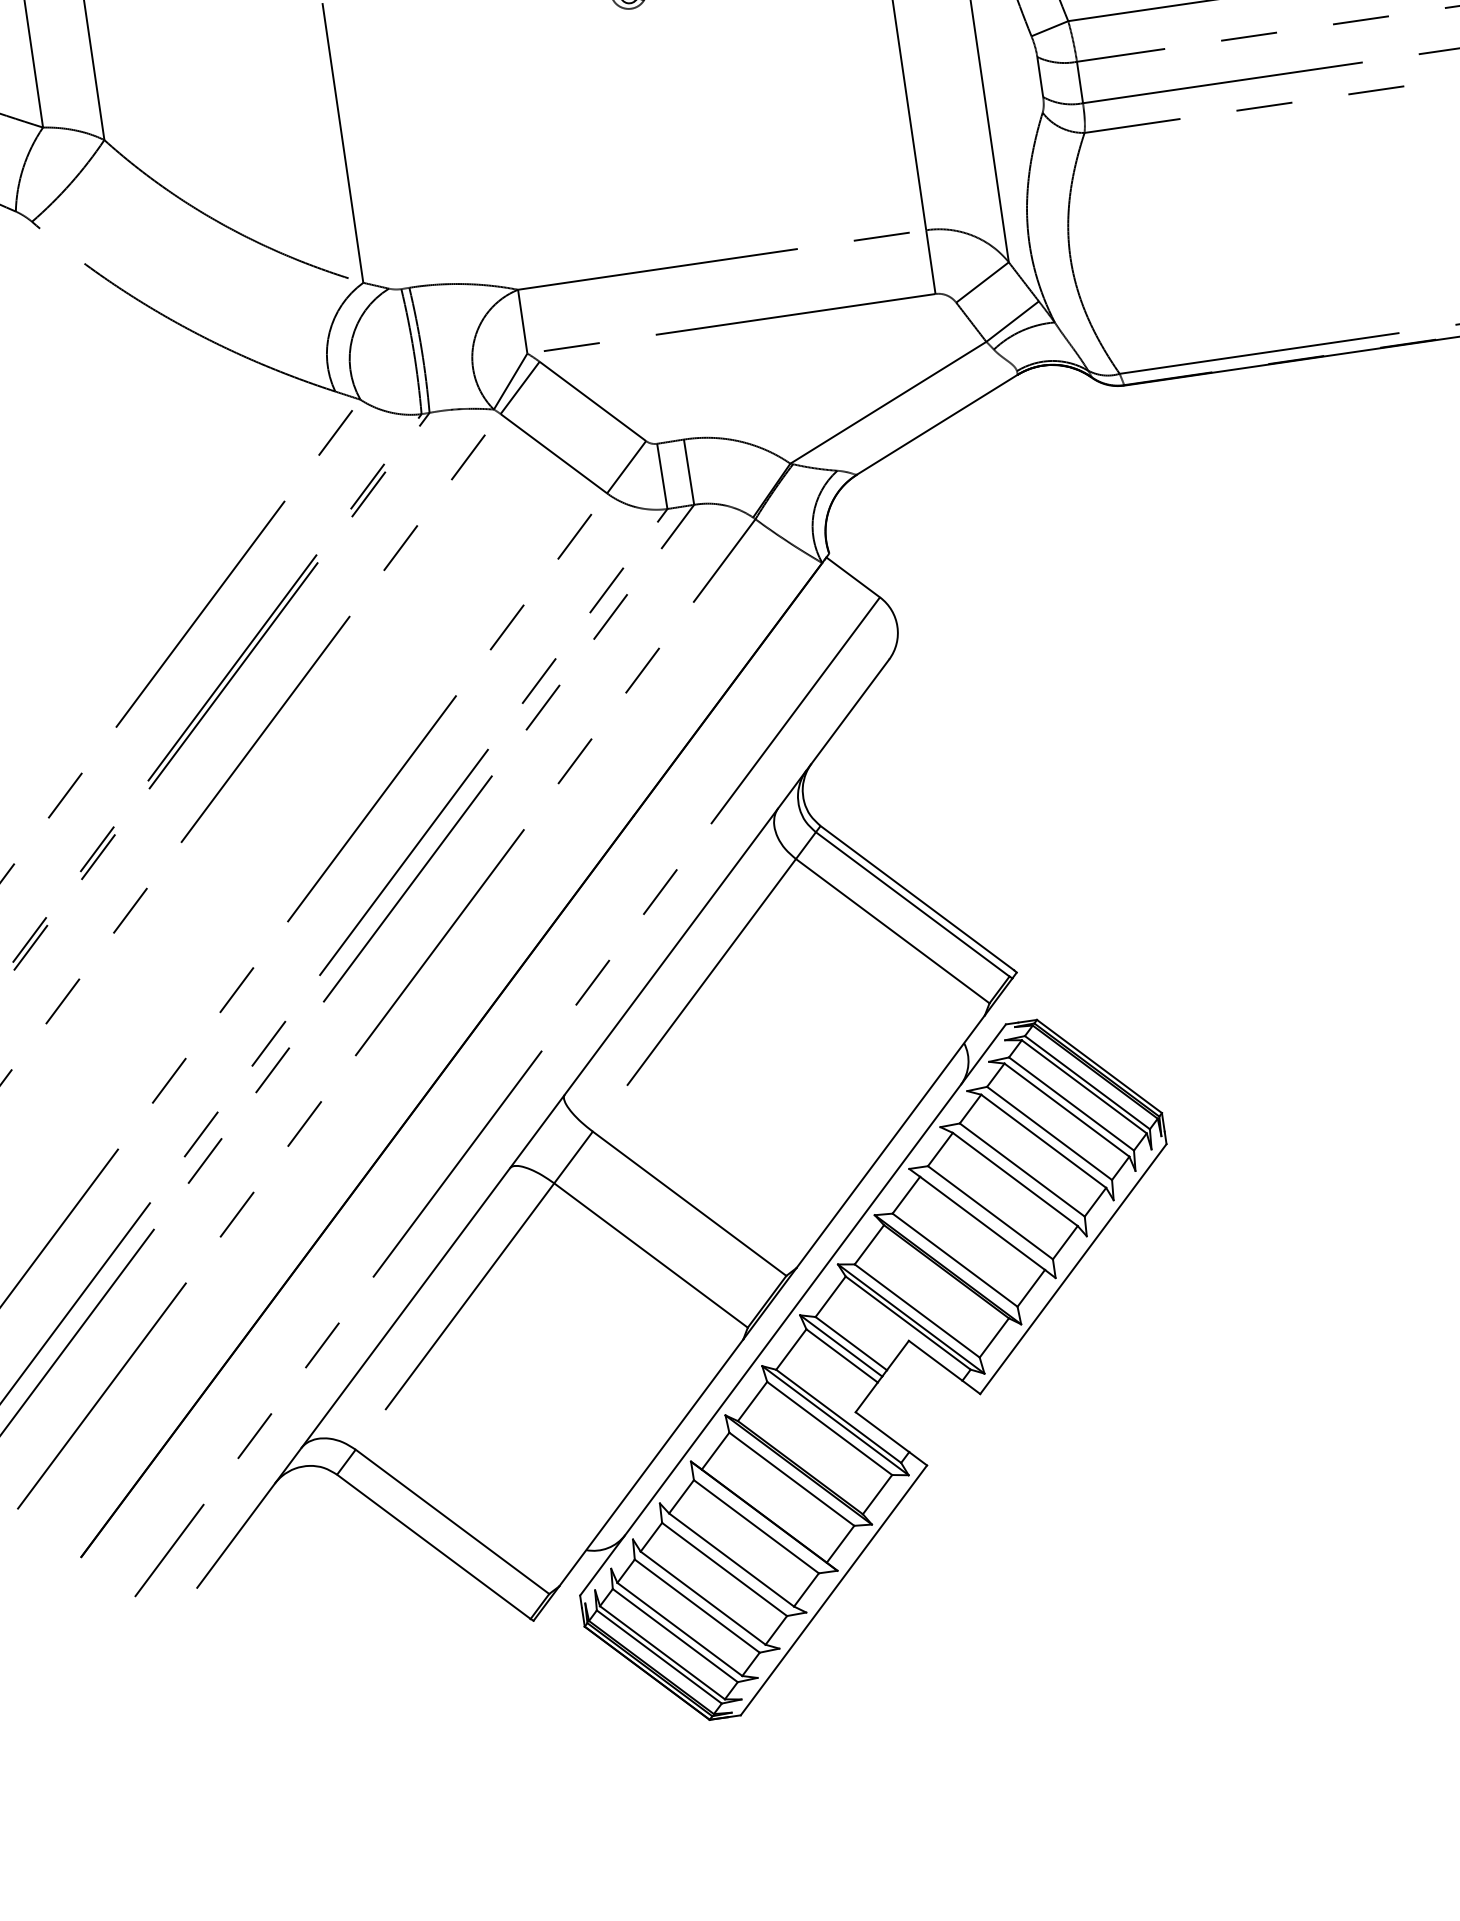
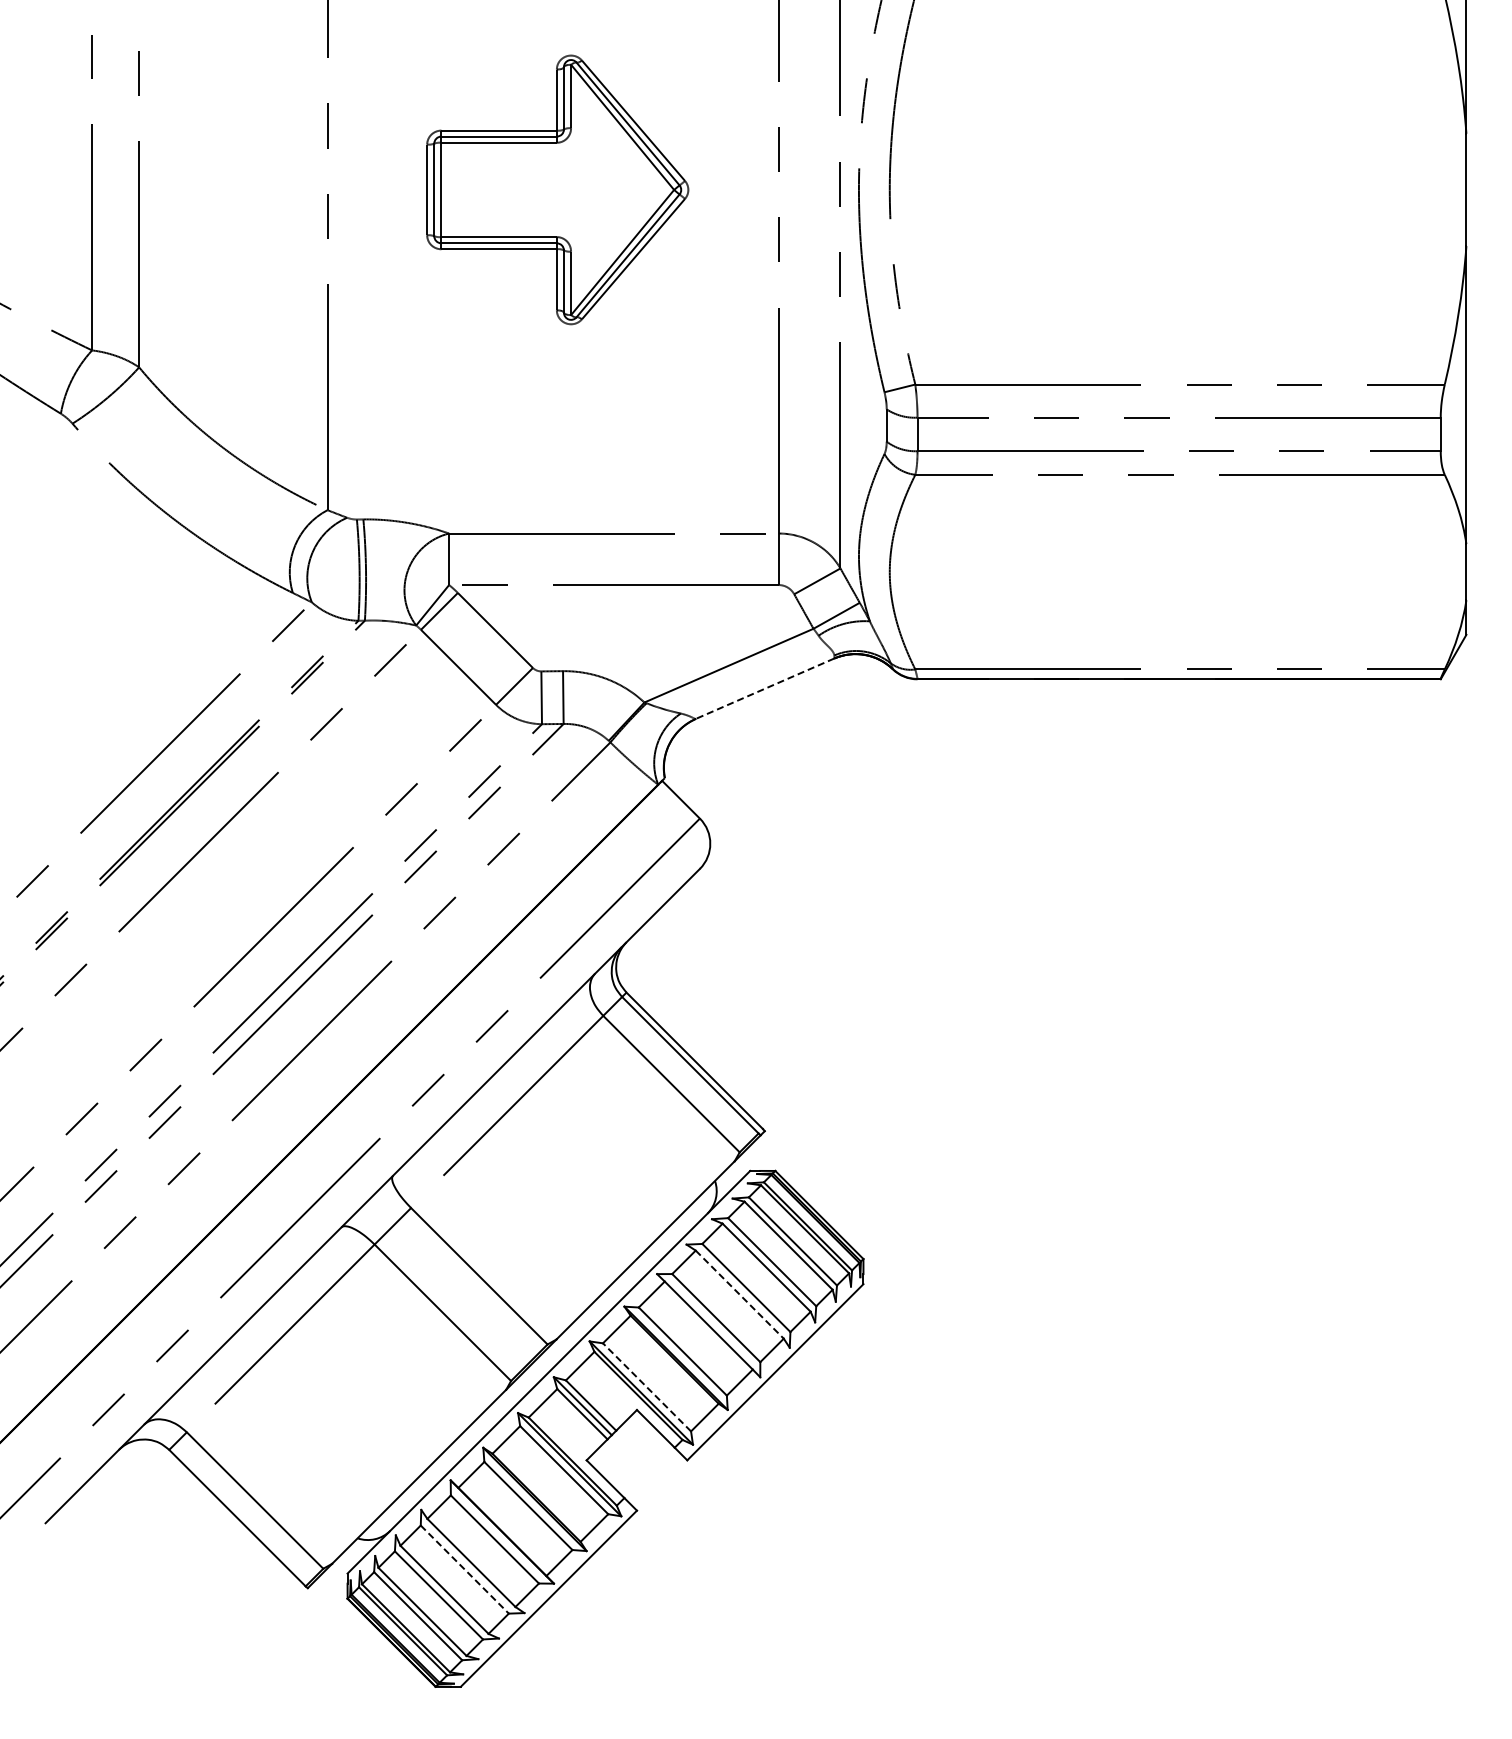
line: (937, 424) -> (765, 688), solid -> dashed
line: (1016, 1180) -> (740, 1295), solid -> dashed
line: (916, 1311) -> (646, 1387), solid -> dashed
line: (725, 1569) -> (465, 1569), solid -> dashed

